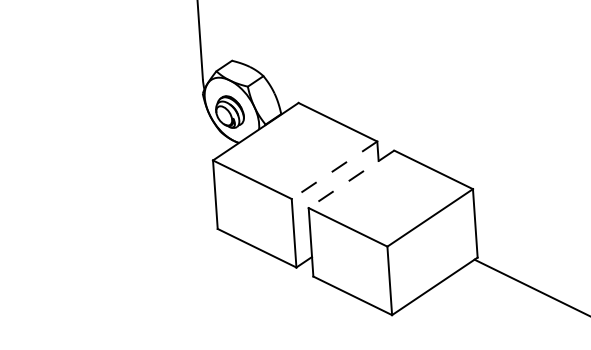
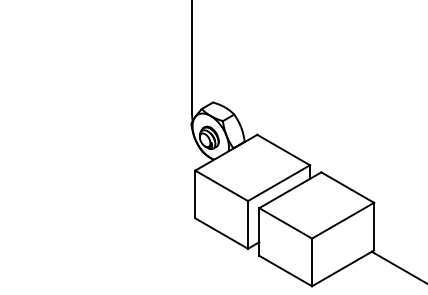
line: (335, 170) -> (279, 183), dashed -> solid
line: (351, 179) -> (290, 190), dashed -> solid

